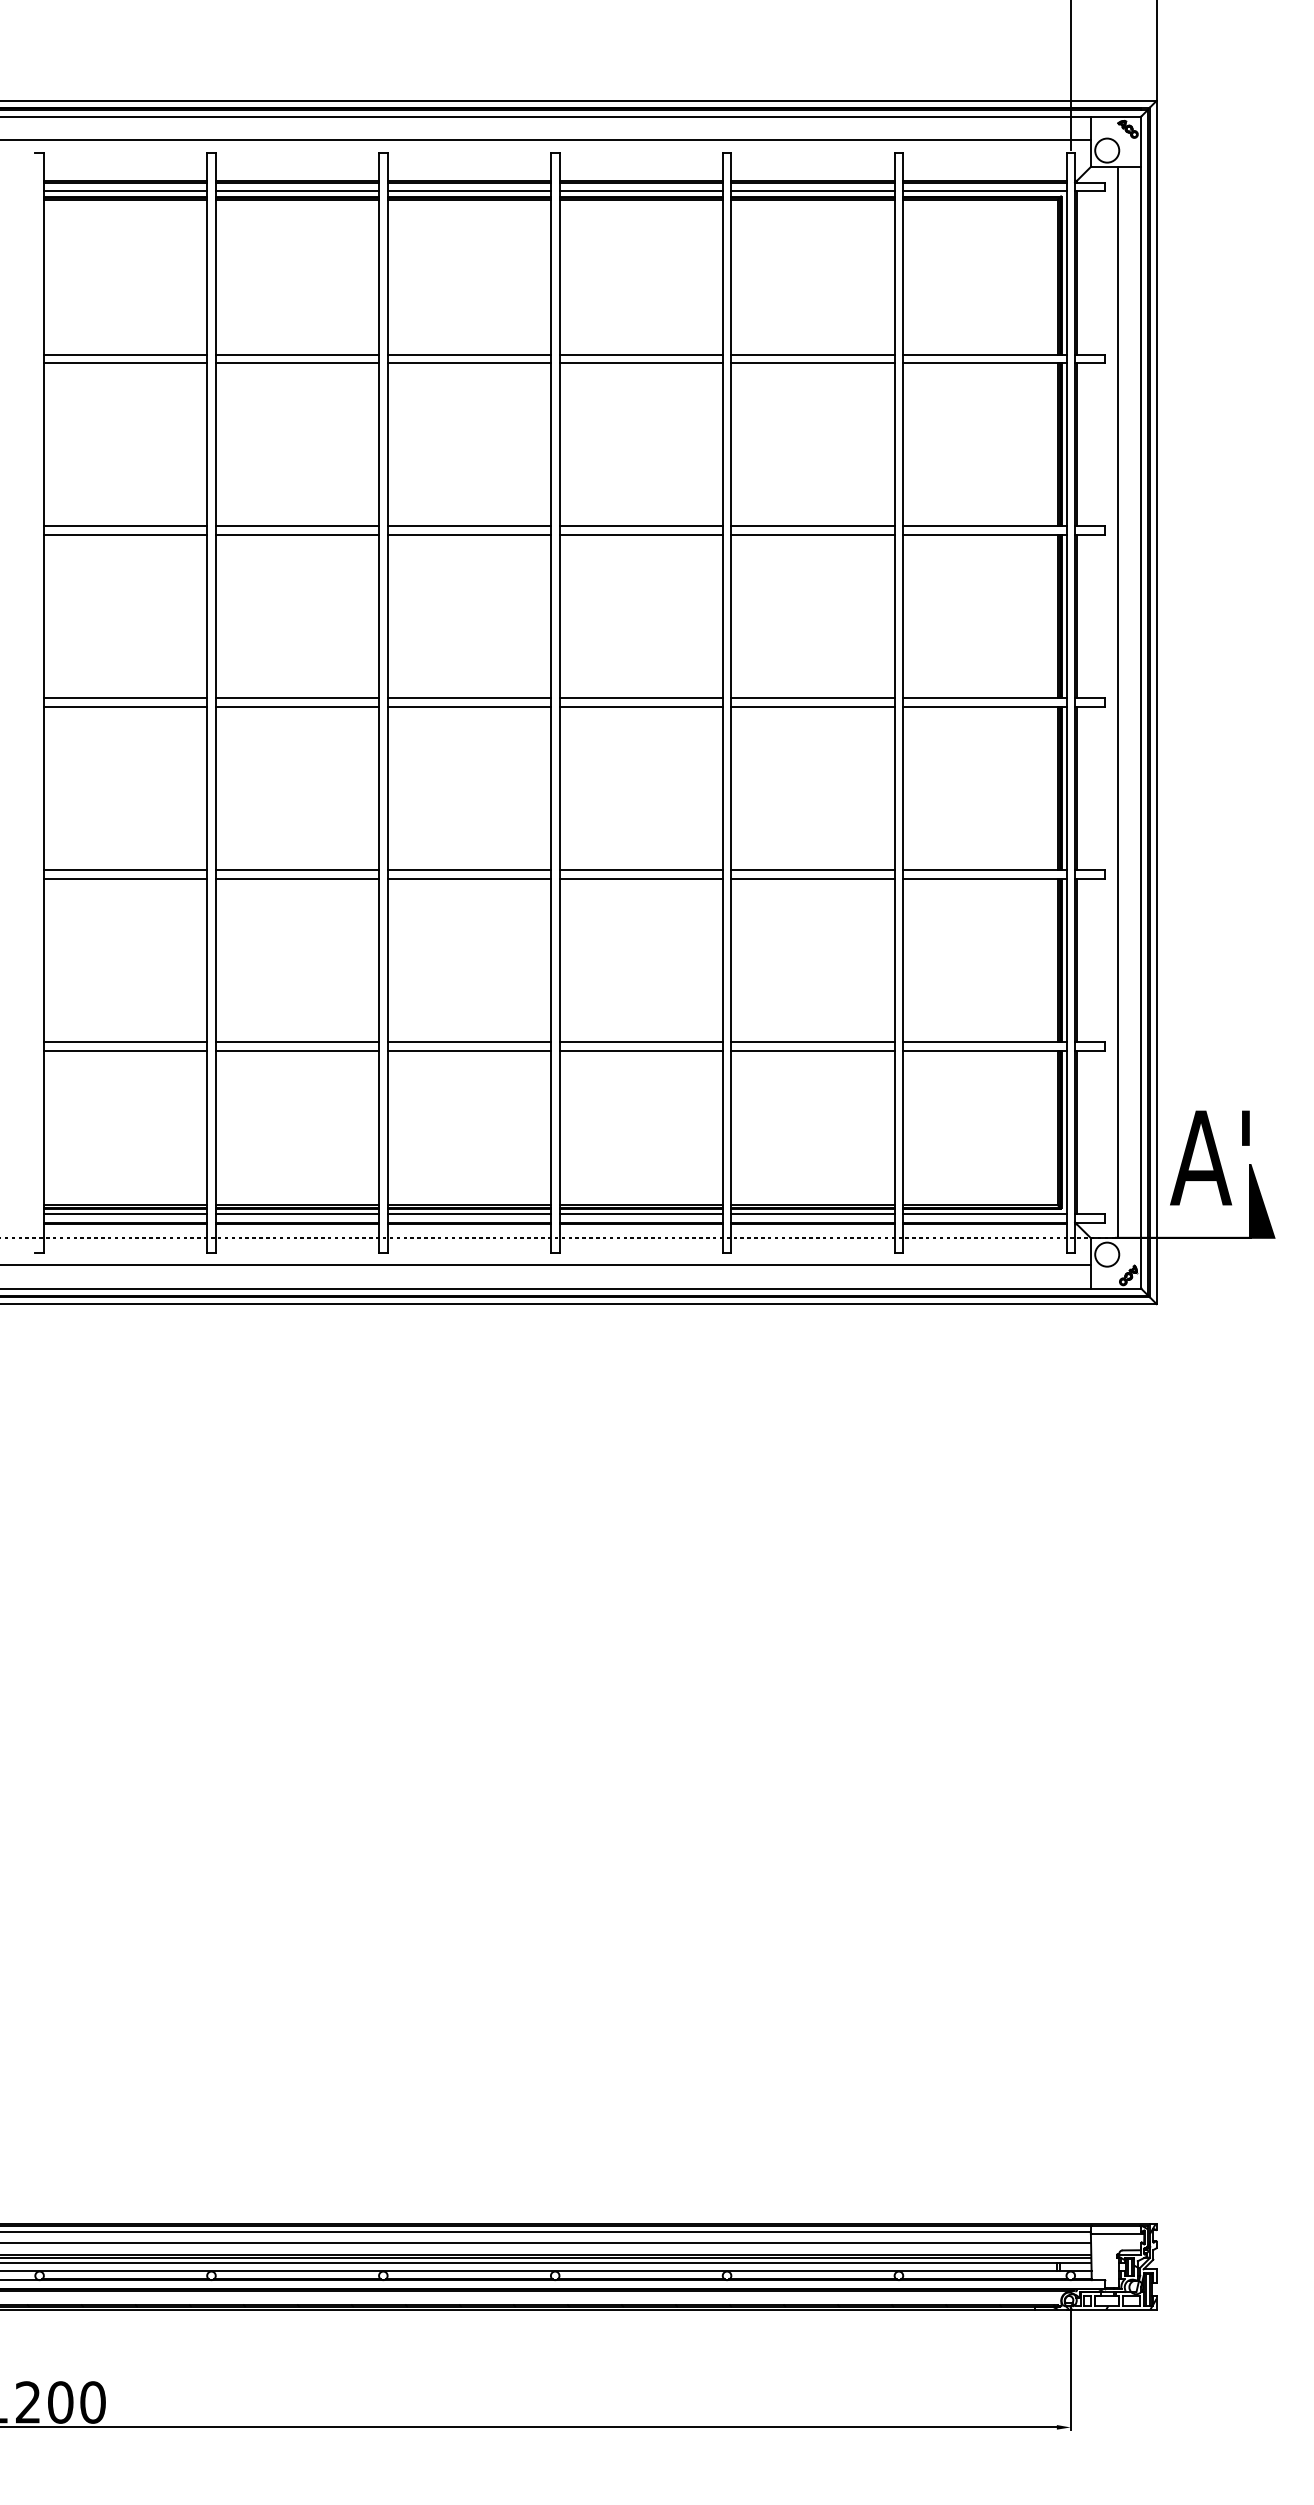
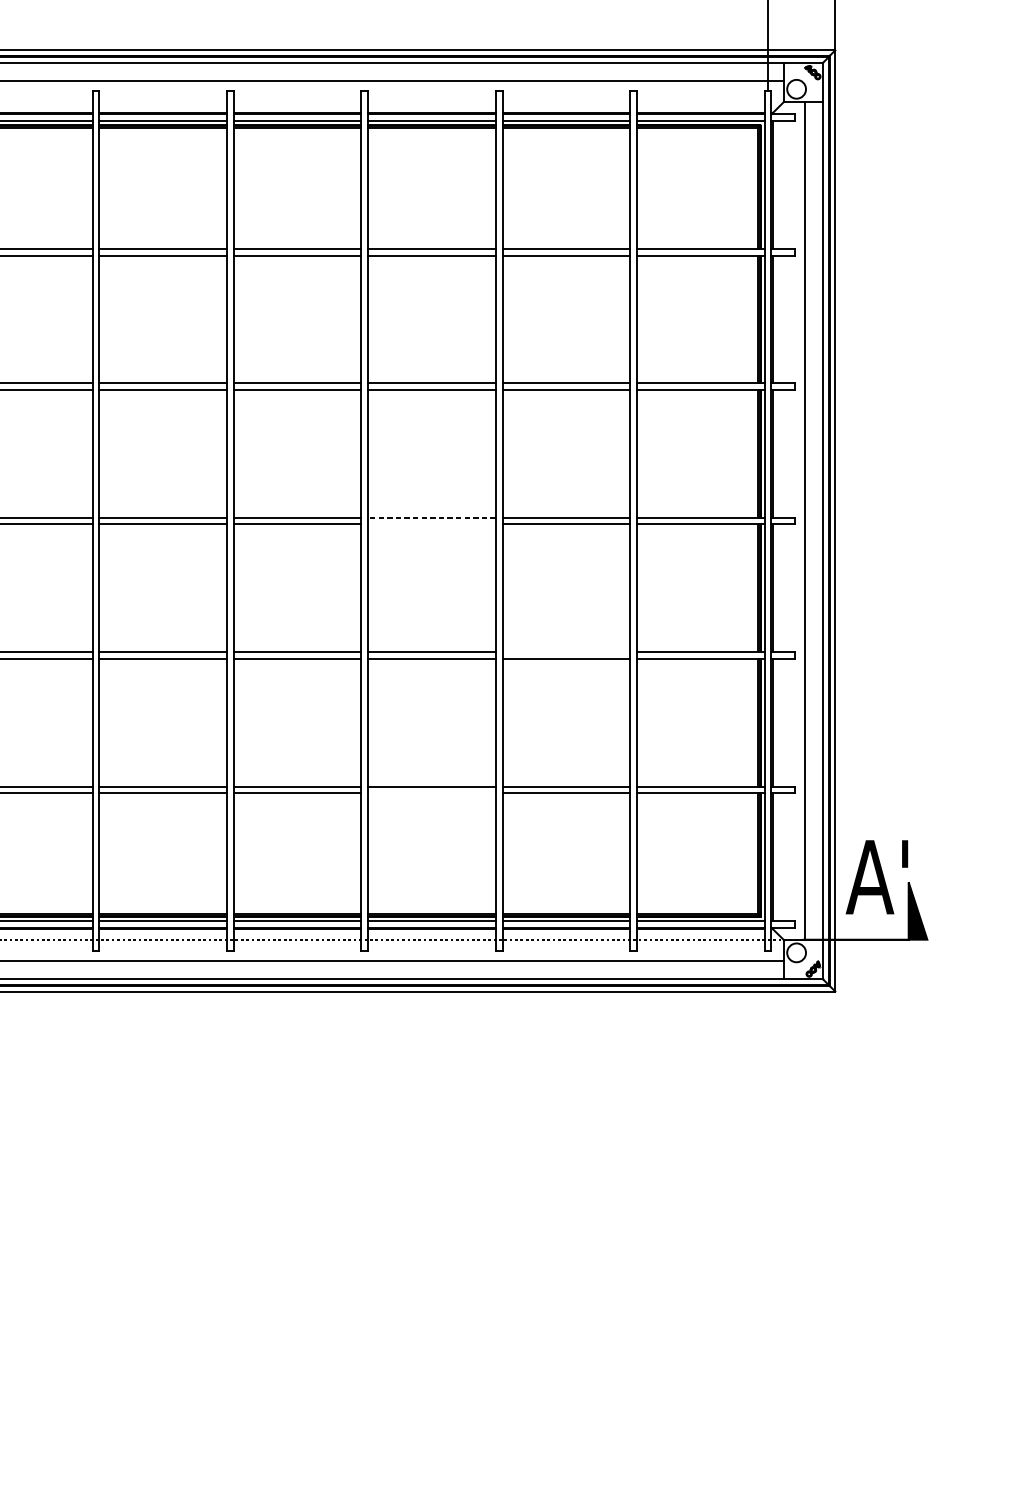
line: (641, 698) -> (432, 517), solid -> dashed
line: (640, 706) -> (431, 524), removed
line: (812, 870) -> (566, 652), removed
line: (640, 1050) -> (431, 793), removed

